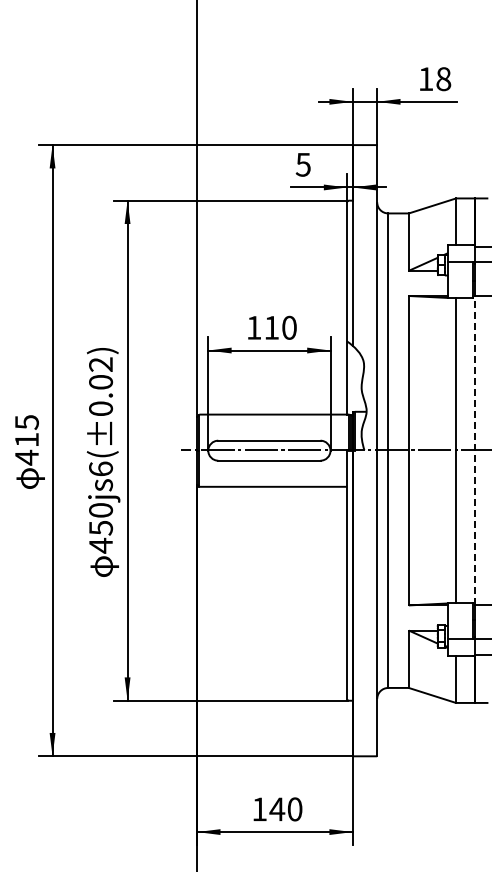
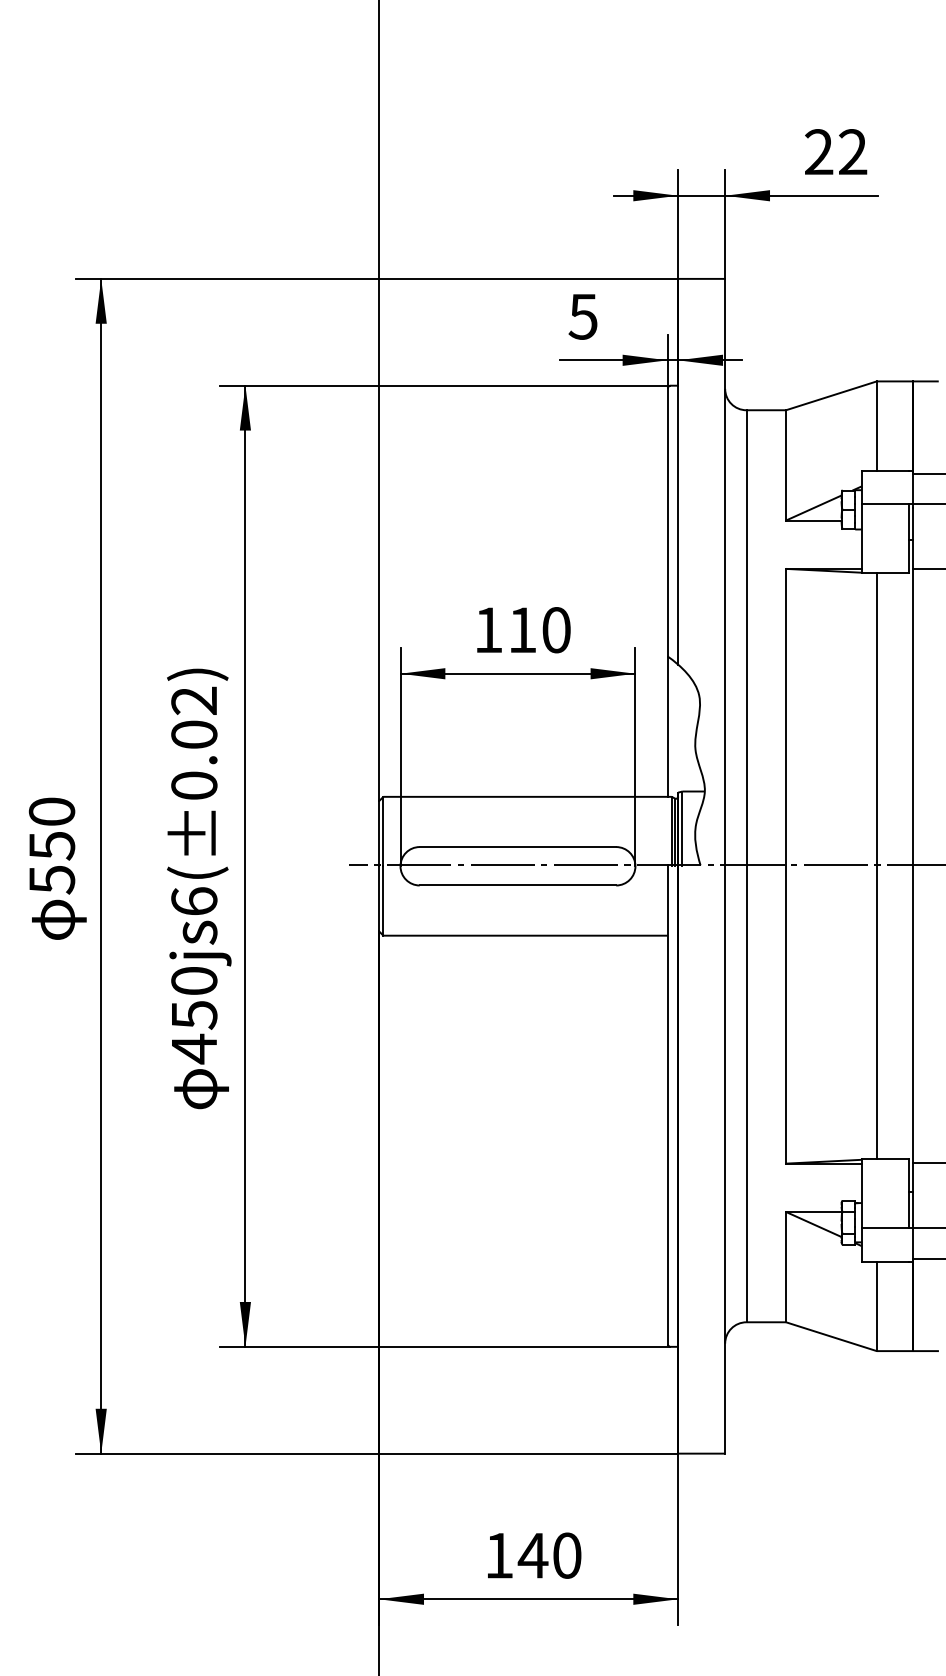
text: (434, 79) -> (835, 152), 18 -> 22
text: (26, 440) -> (51, 846), 415 -> 550
line: (474, 450) -> (912, 865), dashed -> solid

